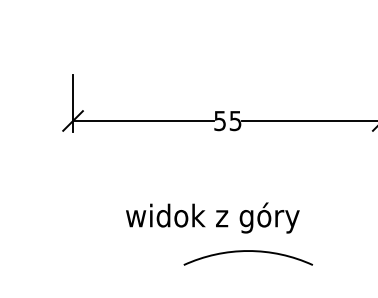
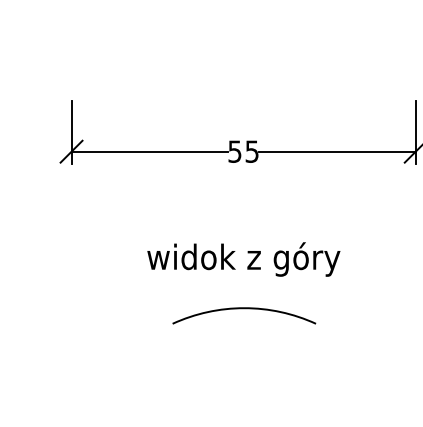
text: (212, 218) -> (243, 259), moved
arc: (248, 252) -> (244, 309), moved

